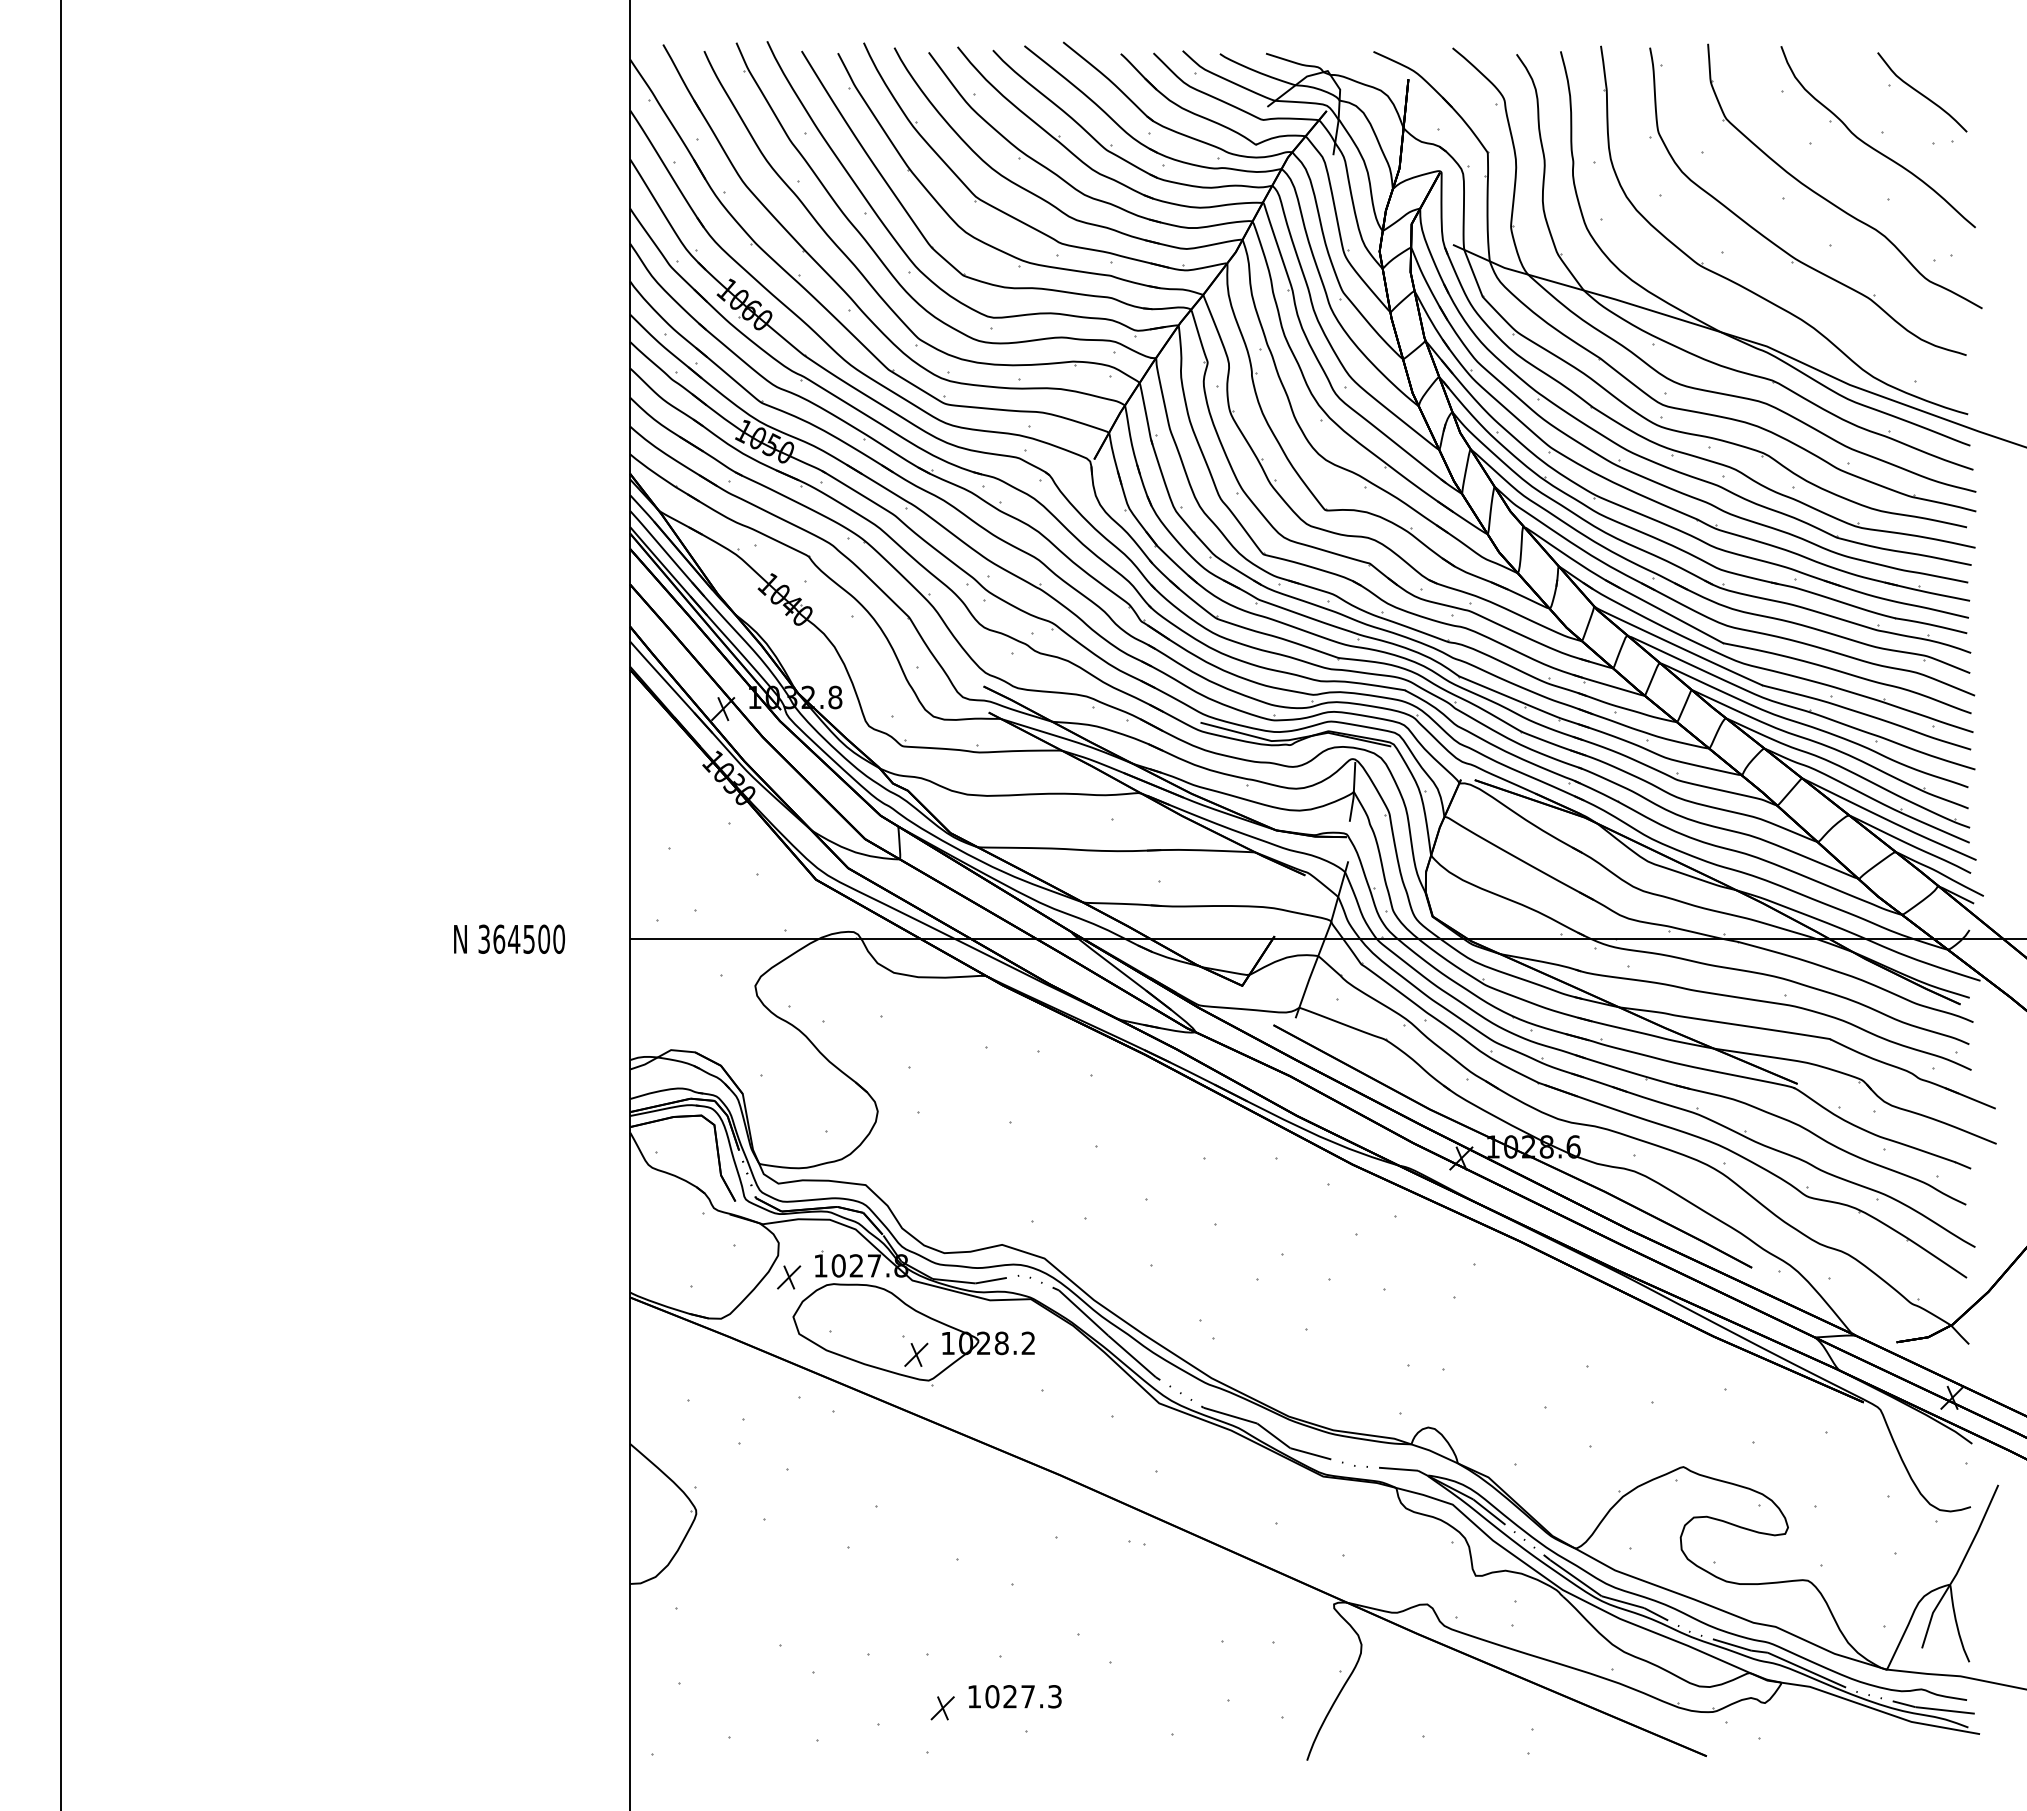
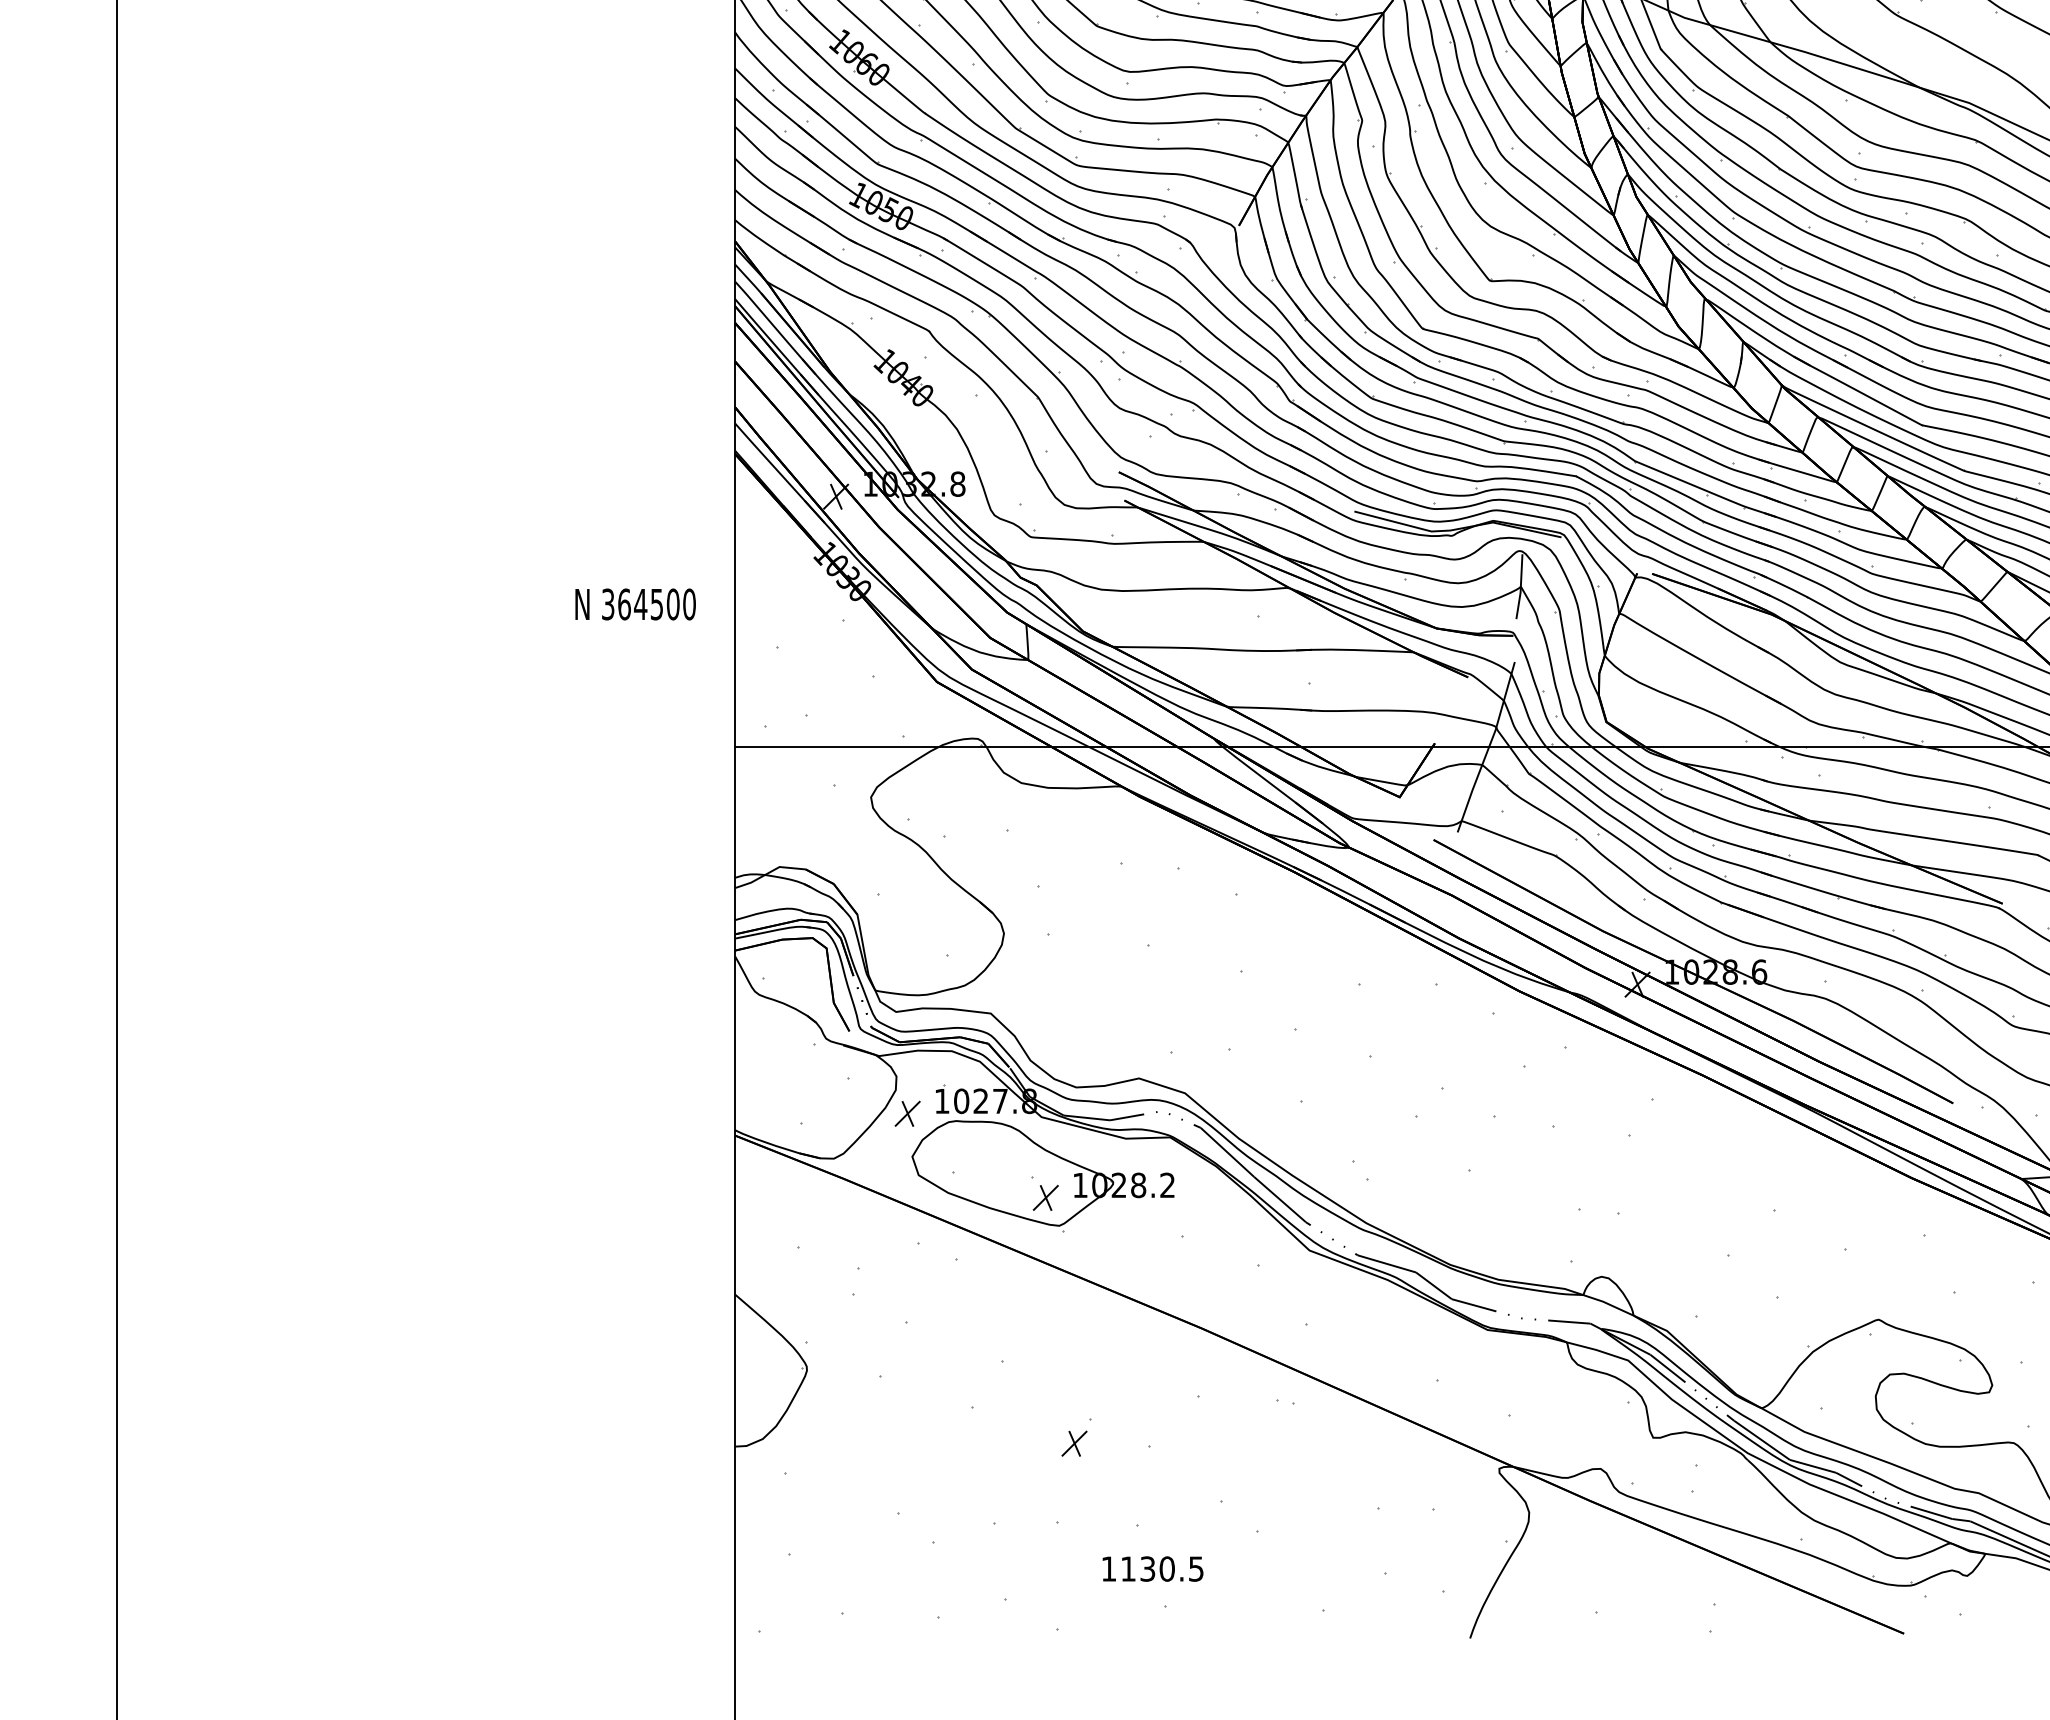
text: (509, 938) -> (635, 603), moved
text: (1023, 1696) -> (1162, 1568), 1027.3 -> 1130.5
part: (942, 1708) -> (1074, 1443), moved

